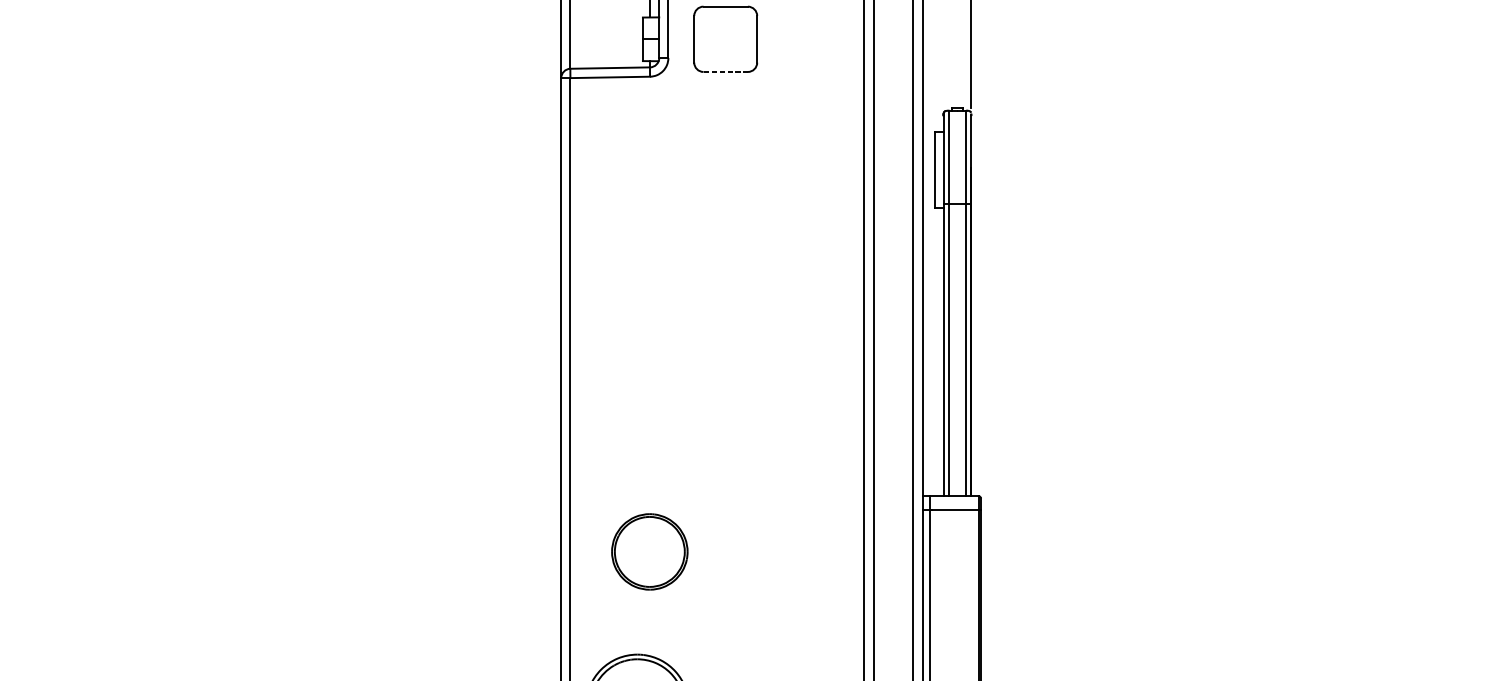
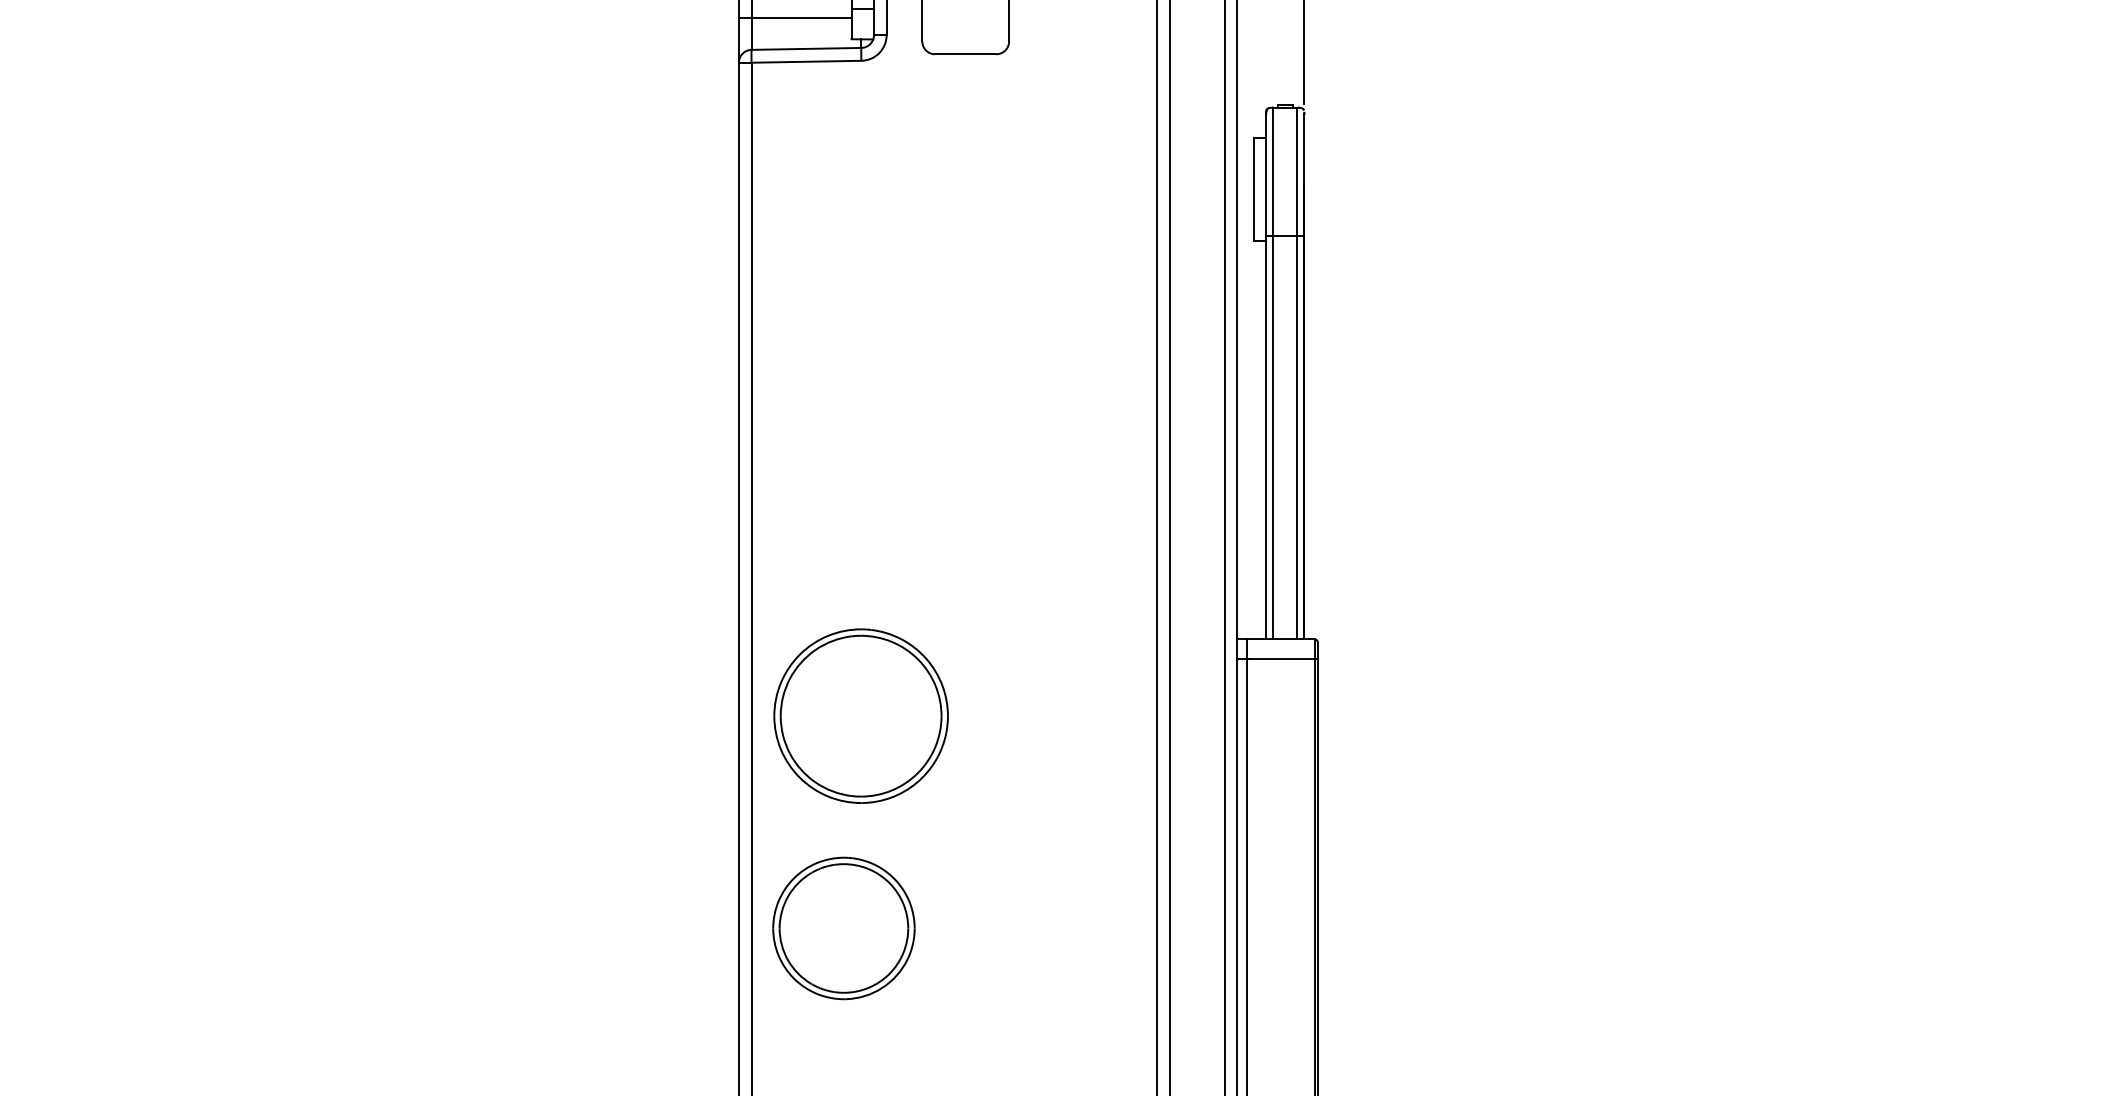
line: (601, 45) -> (794, 17), added
line: (725, 72) -> (965, 54), dashed -> solid
part: (649, 551) -> (860, 715), size x1.67

